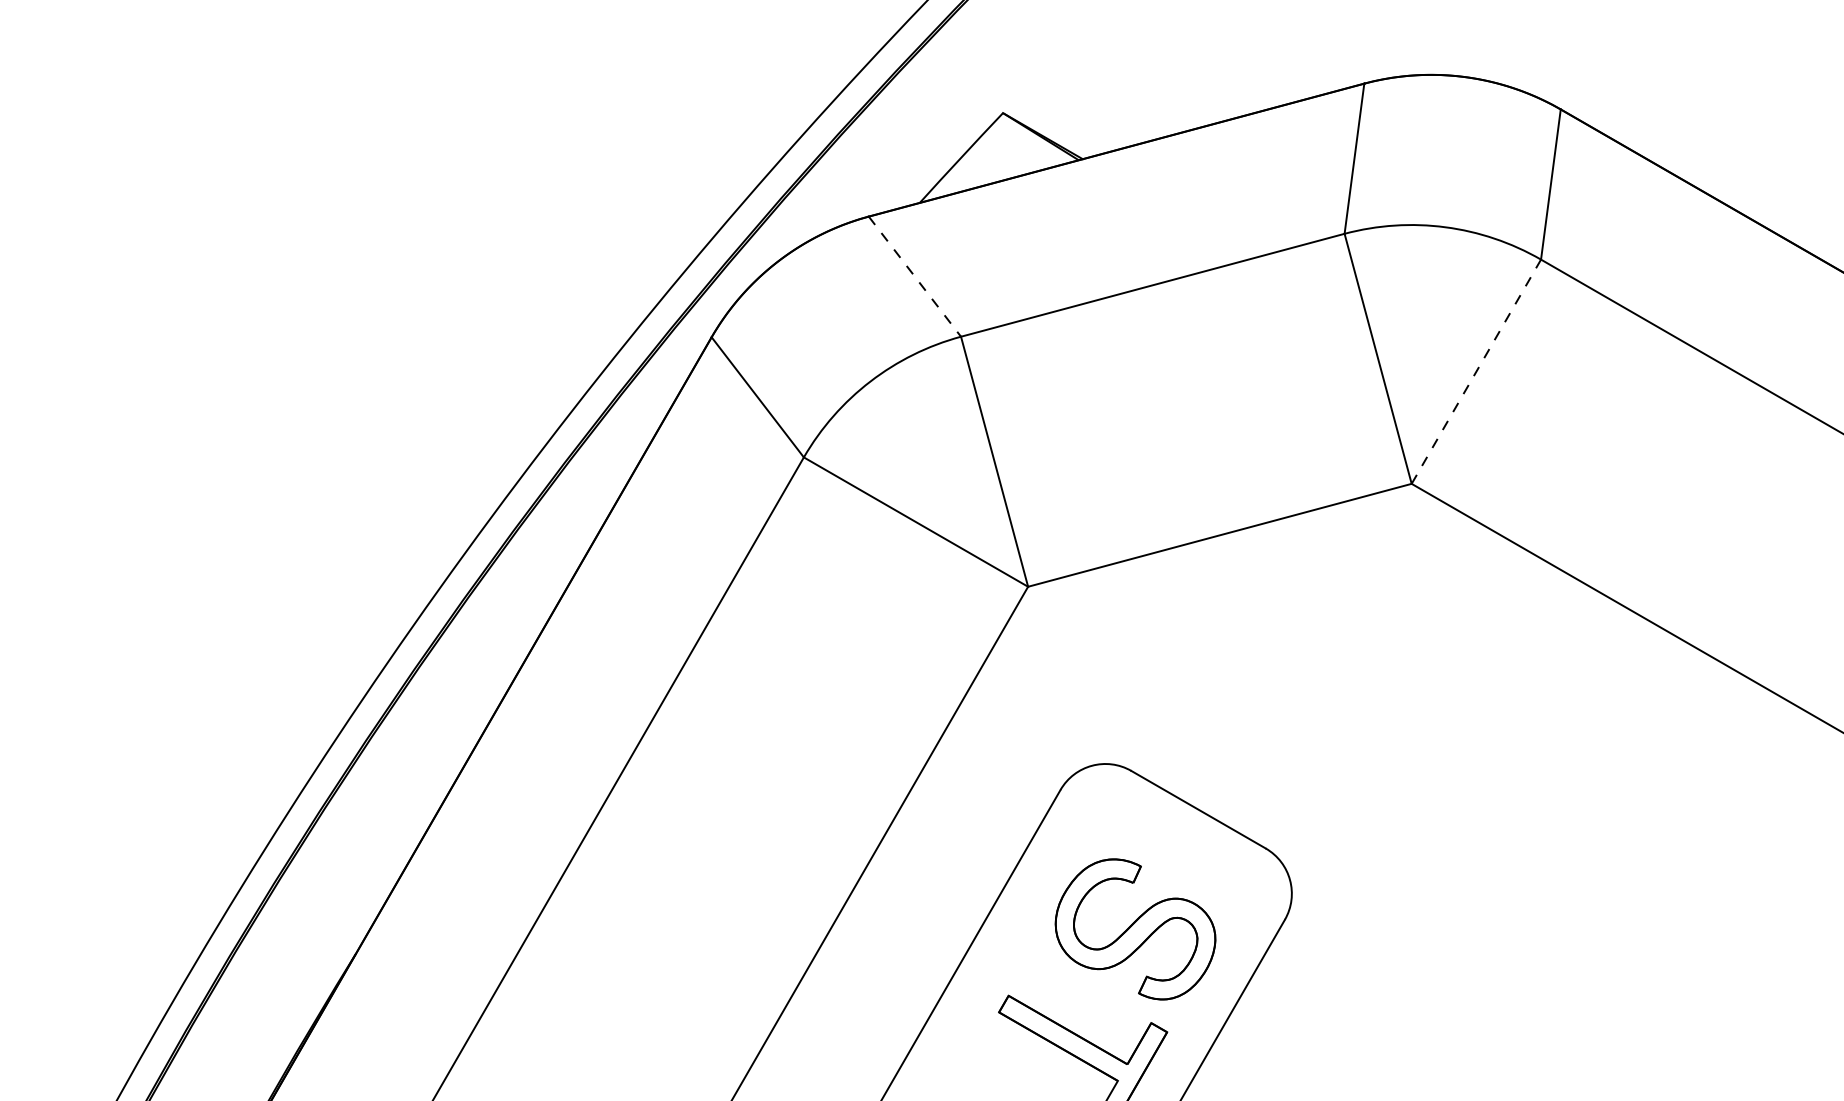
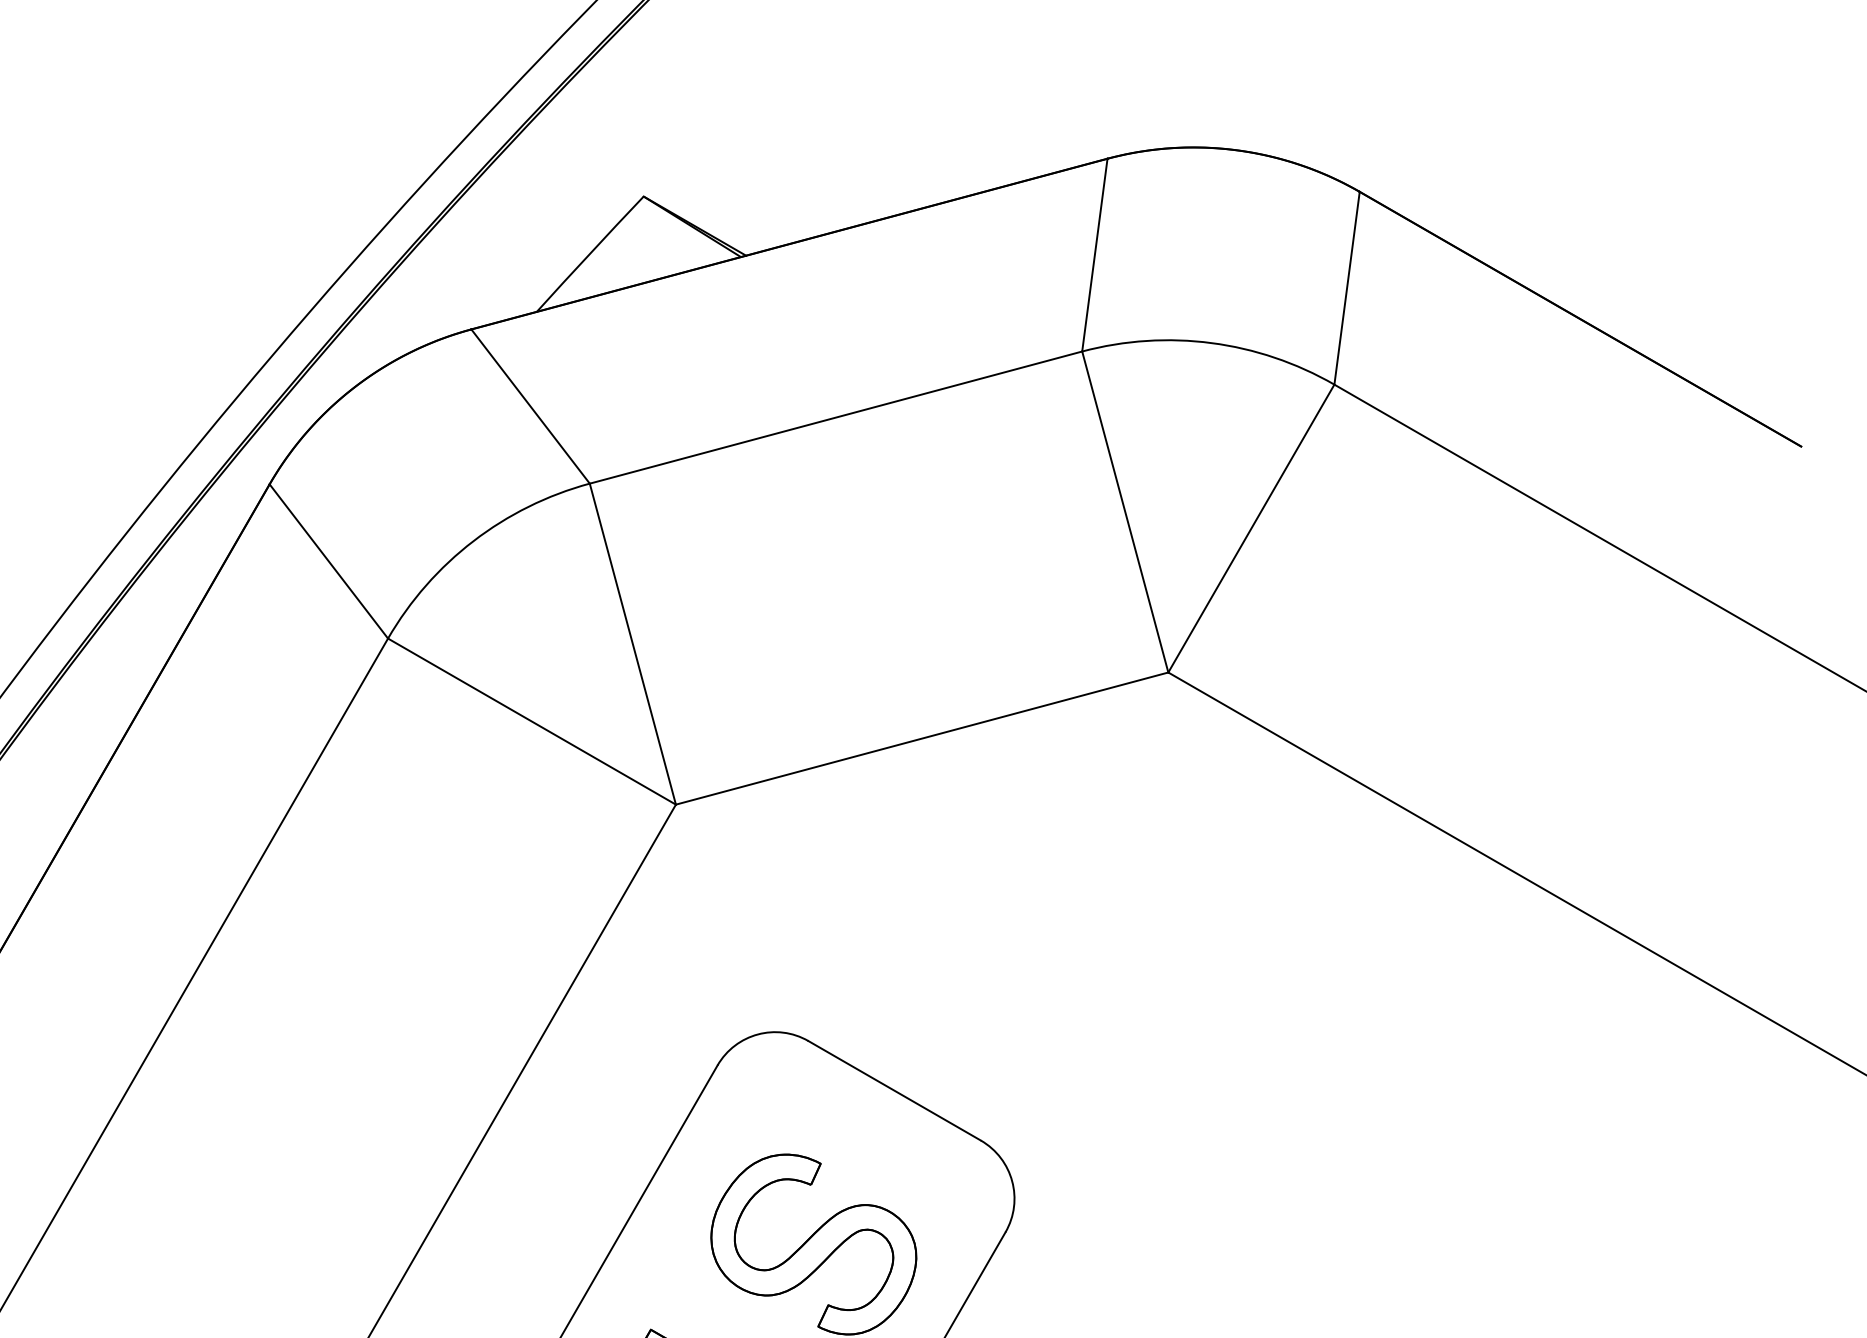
line: (914, 276) -> (530, 406), dashed -> solid
line: (1476, 371) -> (1251, 528), dashed -> solid

